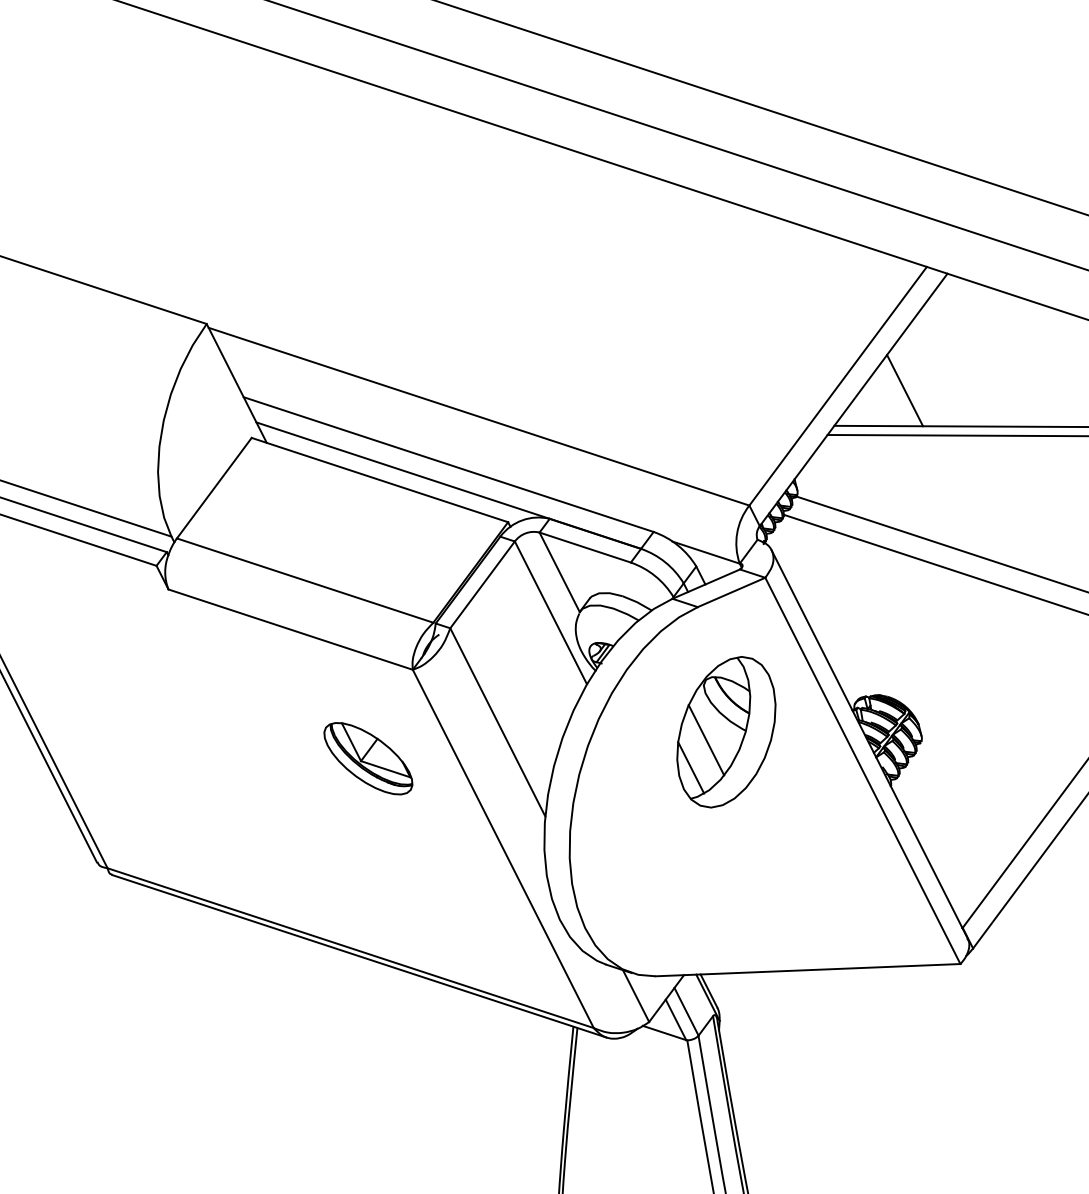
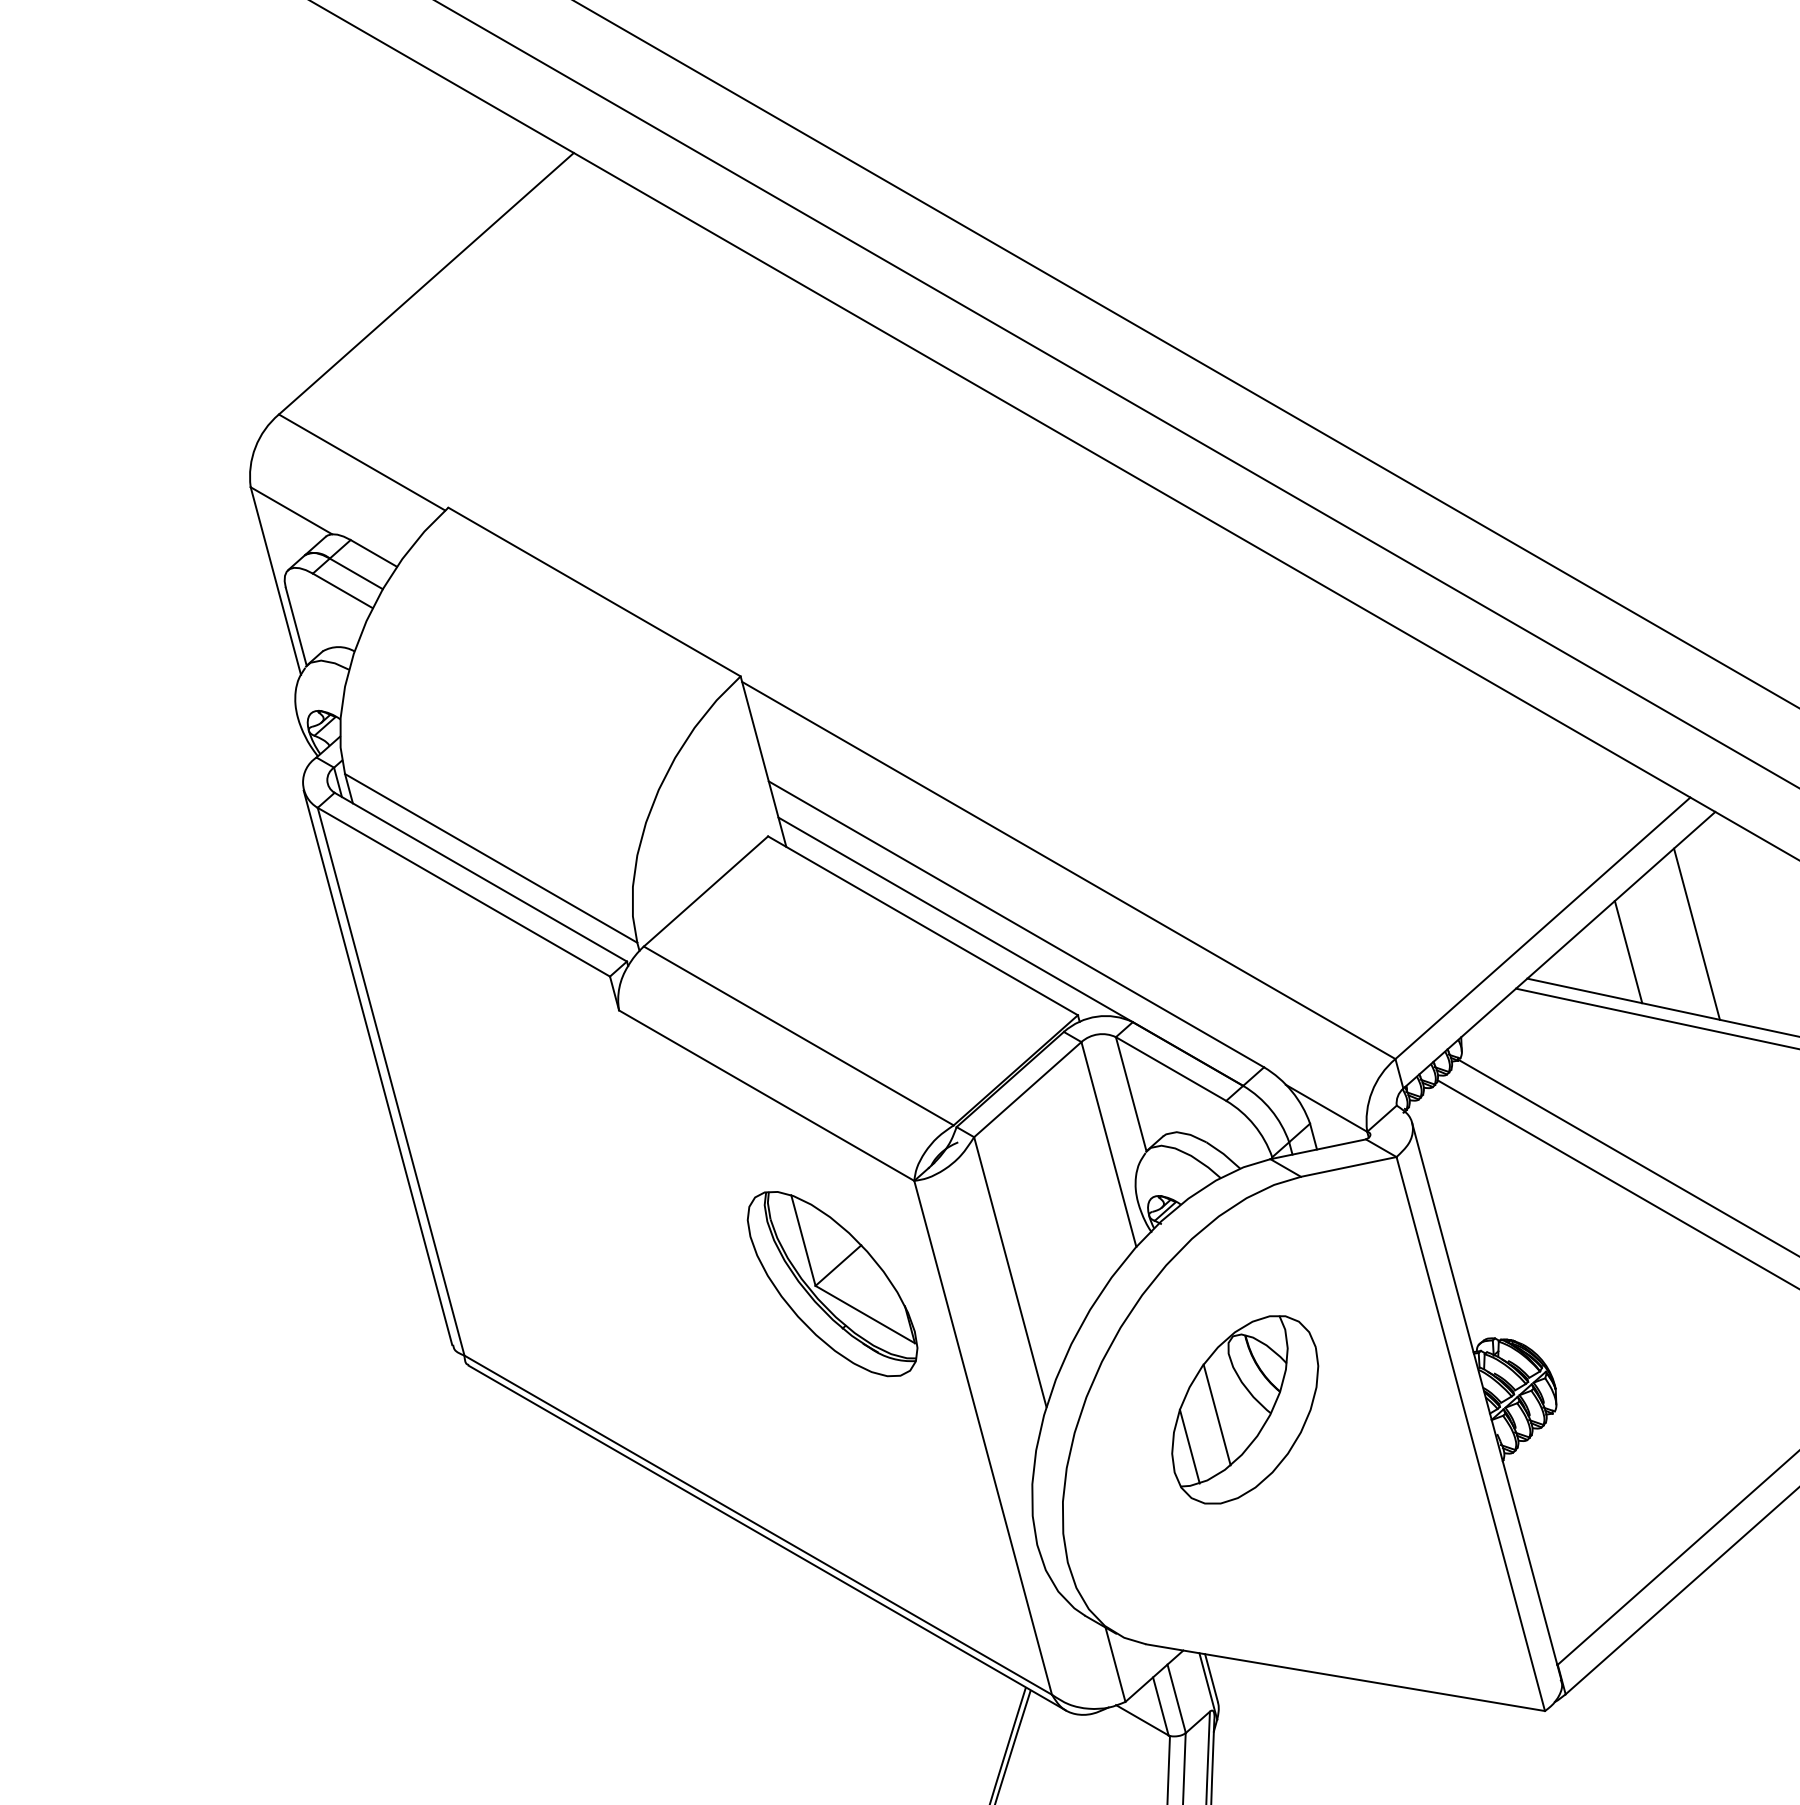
line: (952, 366) -> (1696, 933), added
part: (726, 731) -> (1245, 1409), moved
part: (368, 758) -> (832, 1284), size x1.67

